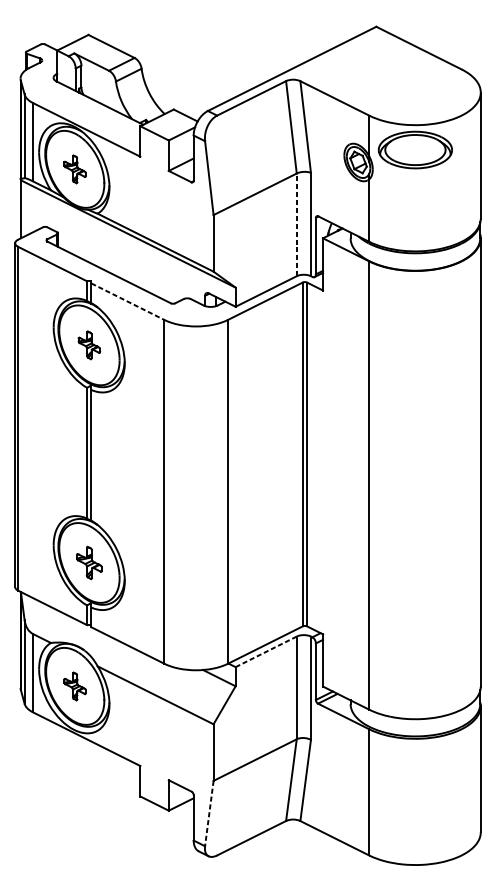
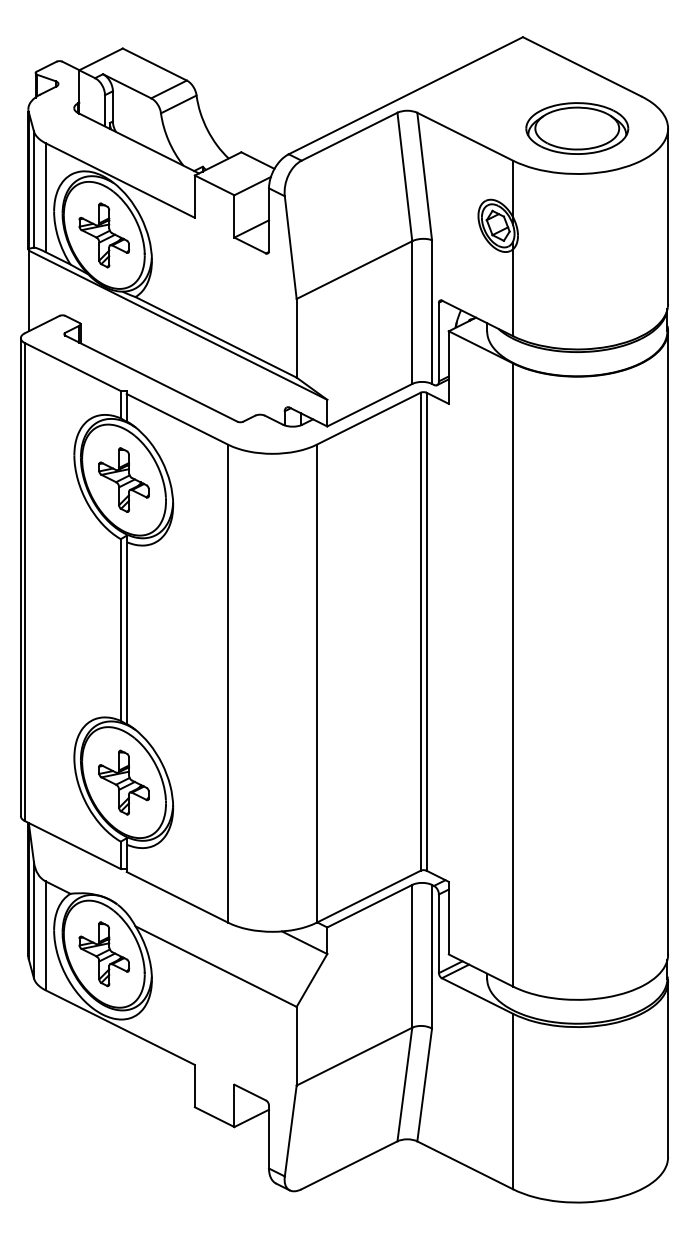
part: (415, 150) -> (577, 128), moved
part: (74, 169) -> (103, 235), size x1.67
line: (296, 224) -> (412, 312), dashed -> solid
line: (127, 301) -> (177, 419), dashed -> solid
part: (89, 344) -> (123, 479), size x1.67
part: (89, 562) -> (123, 782), size x1.43
line: (265, 652) -> (369, 906), dashed -> solid
part: (74, 686) -> (103, 954), size x1.67
line: (209, 813) -> (290, 1131), dashed -> solid

